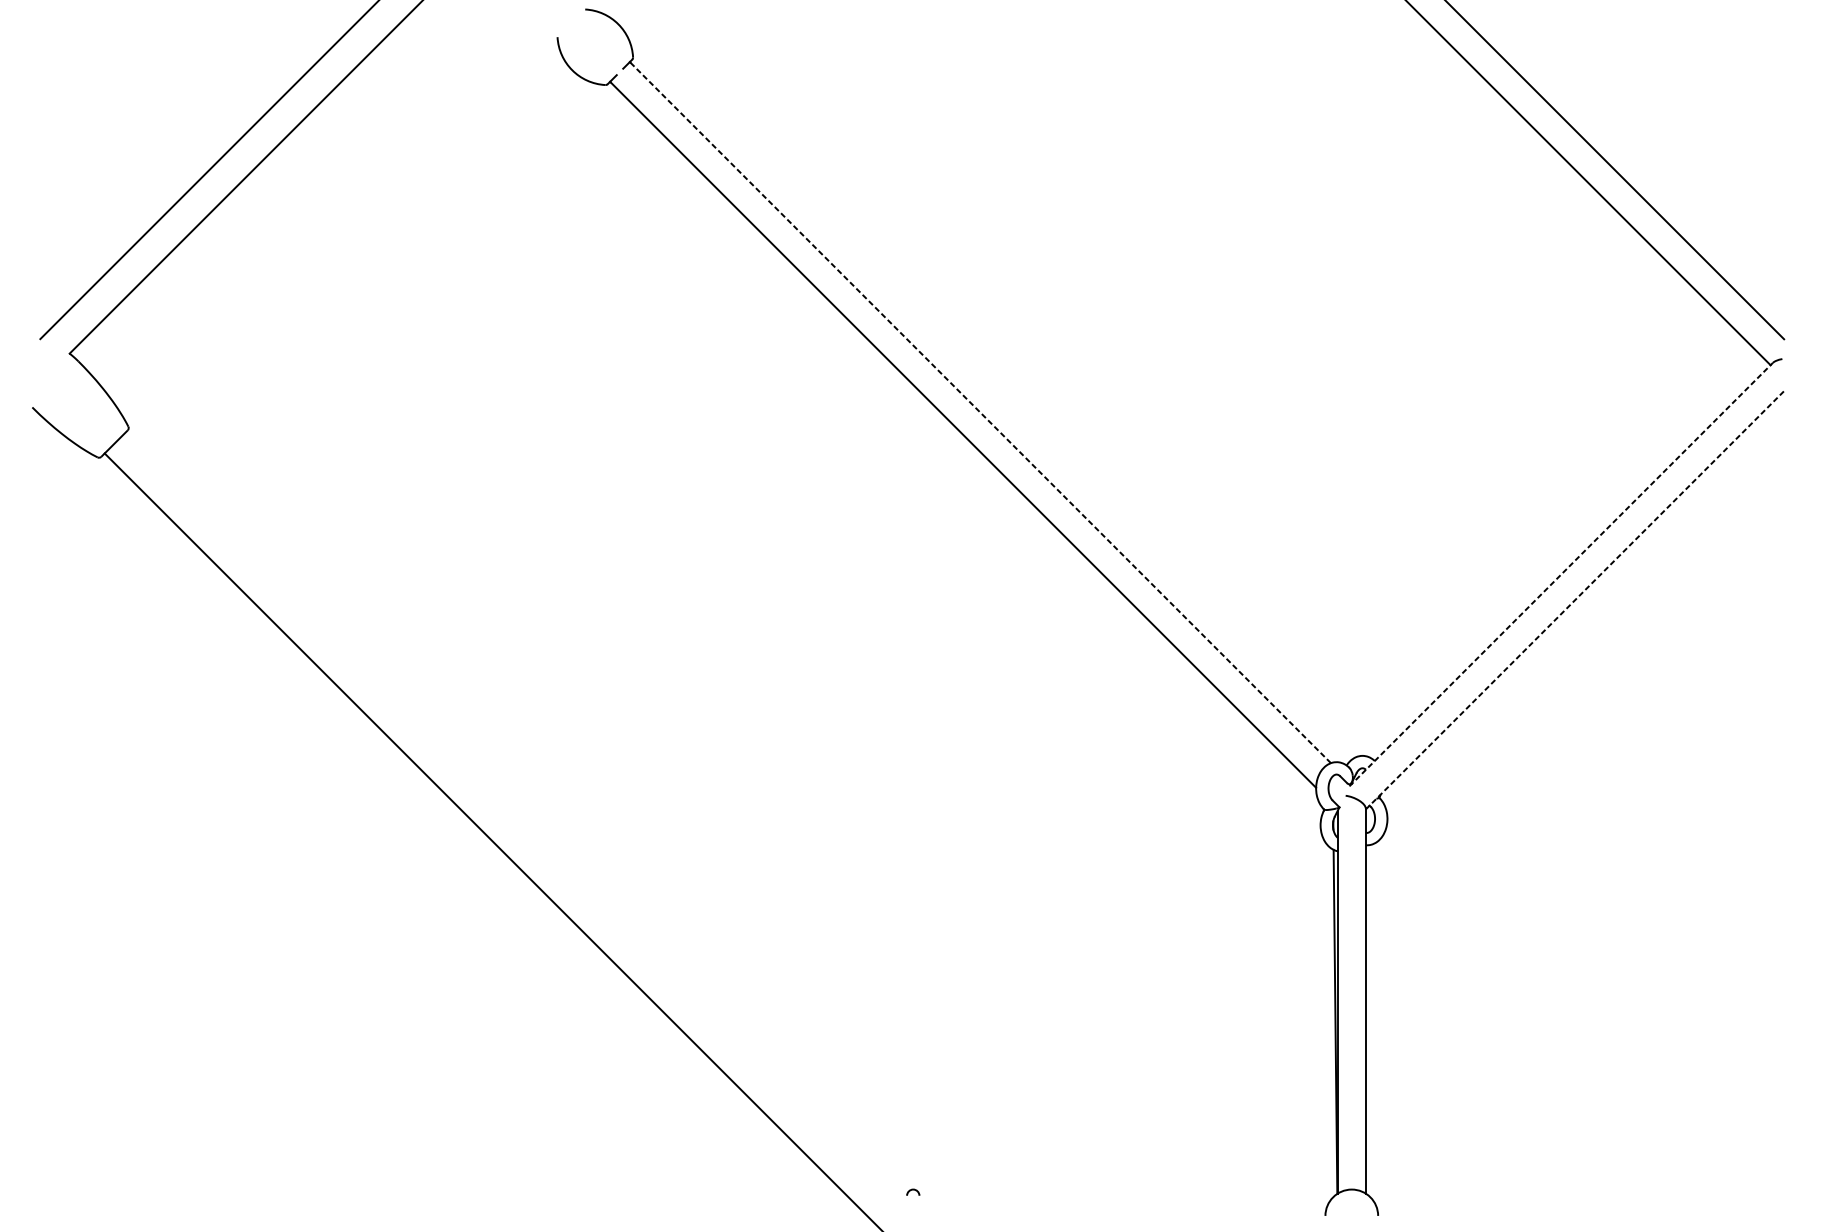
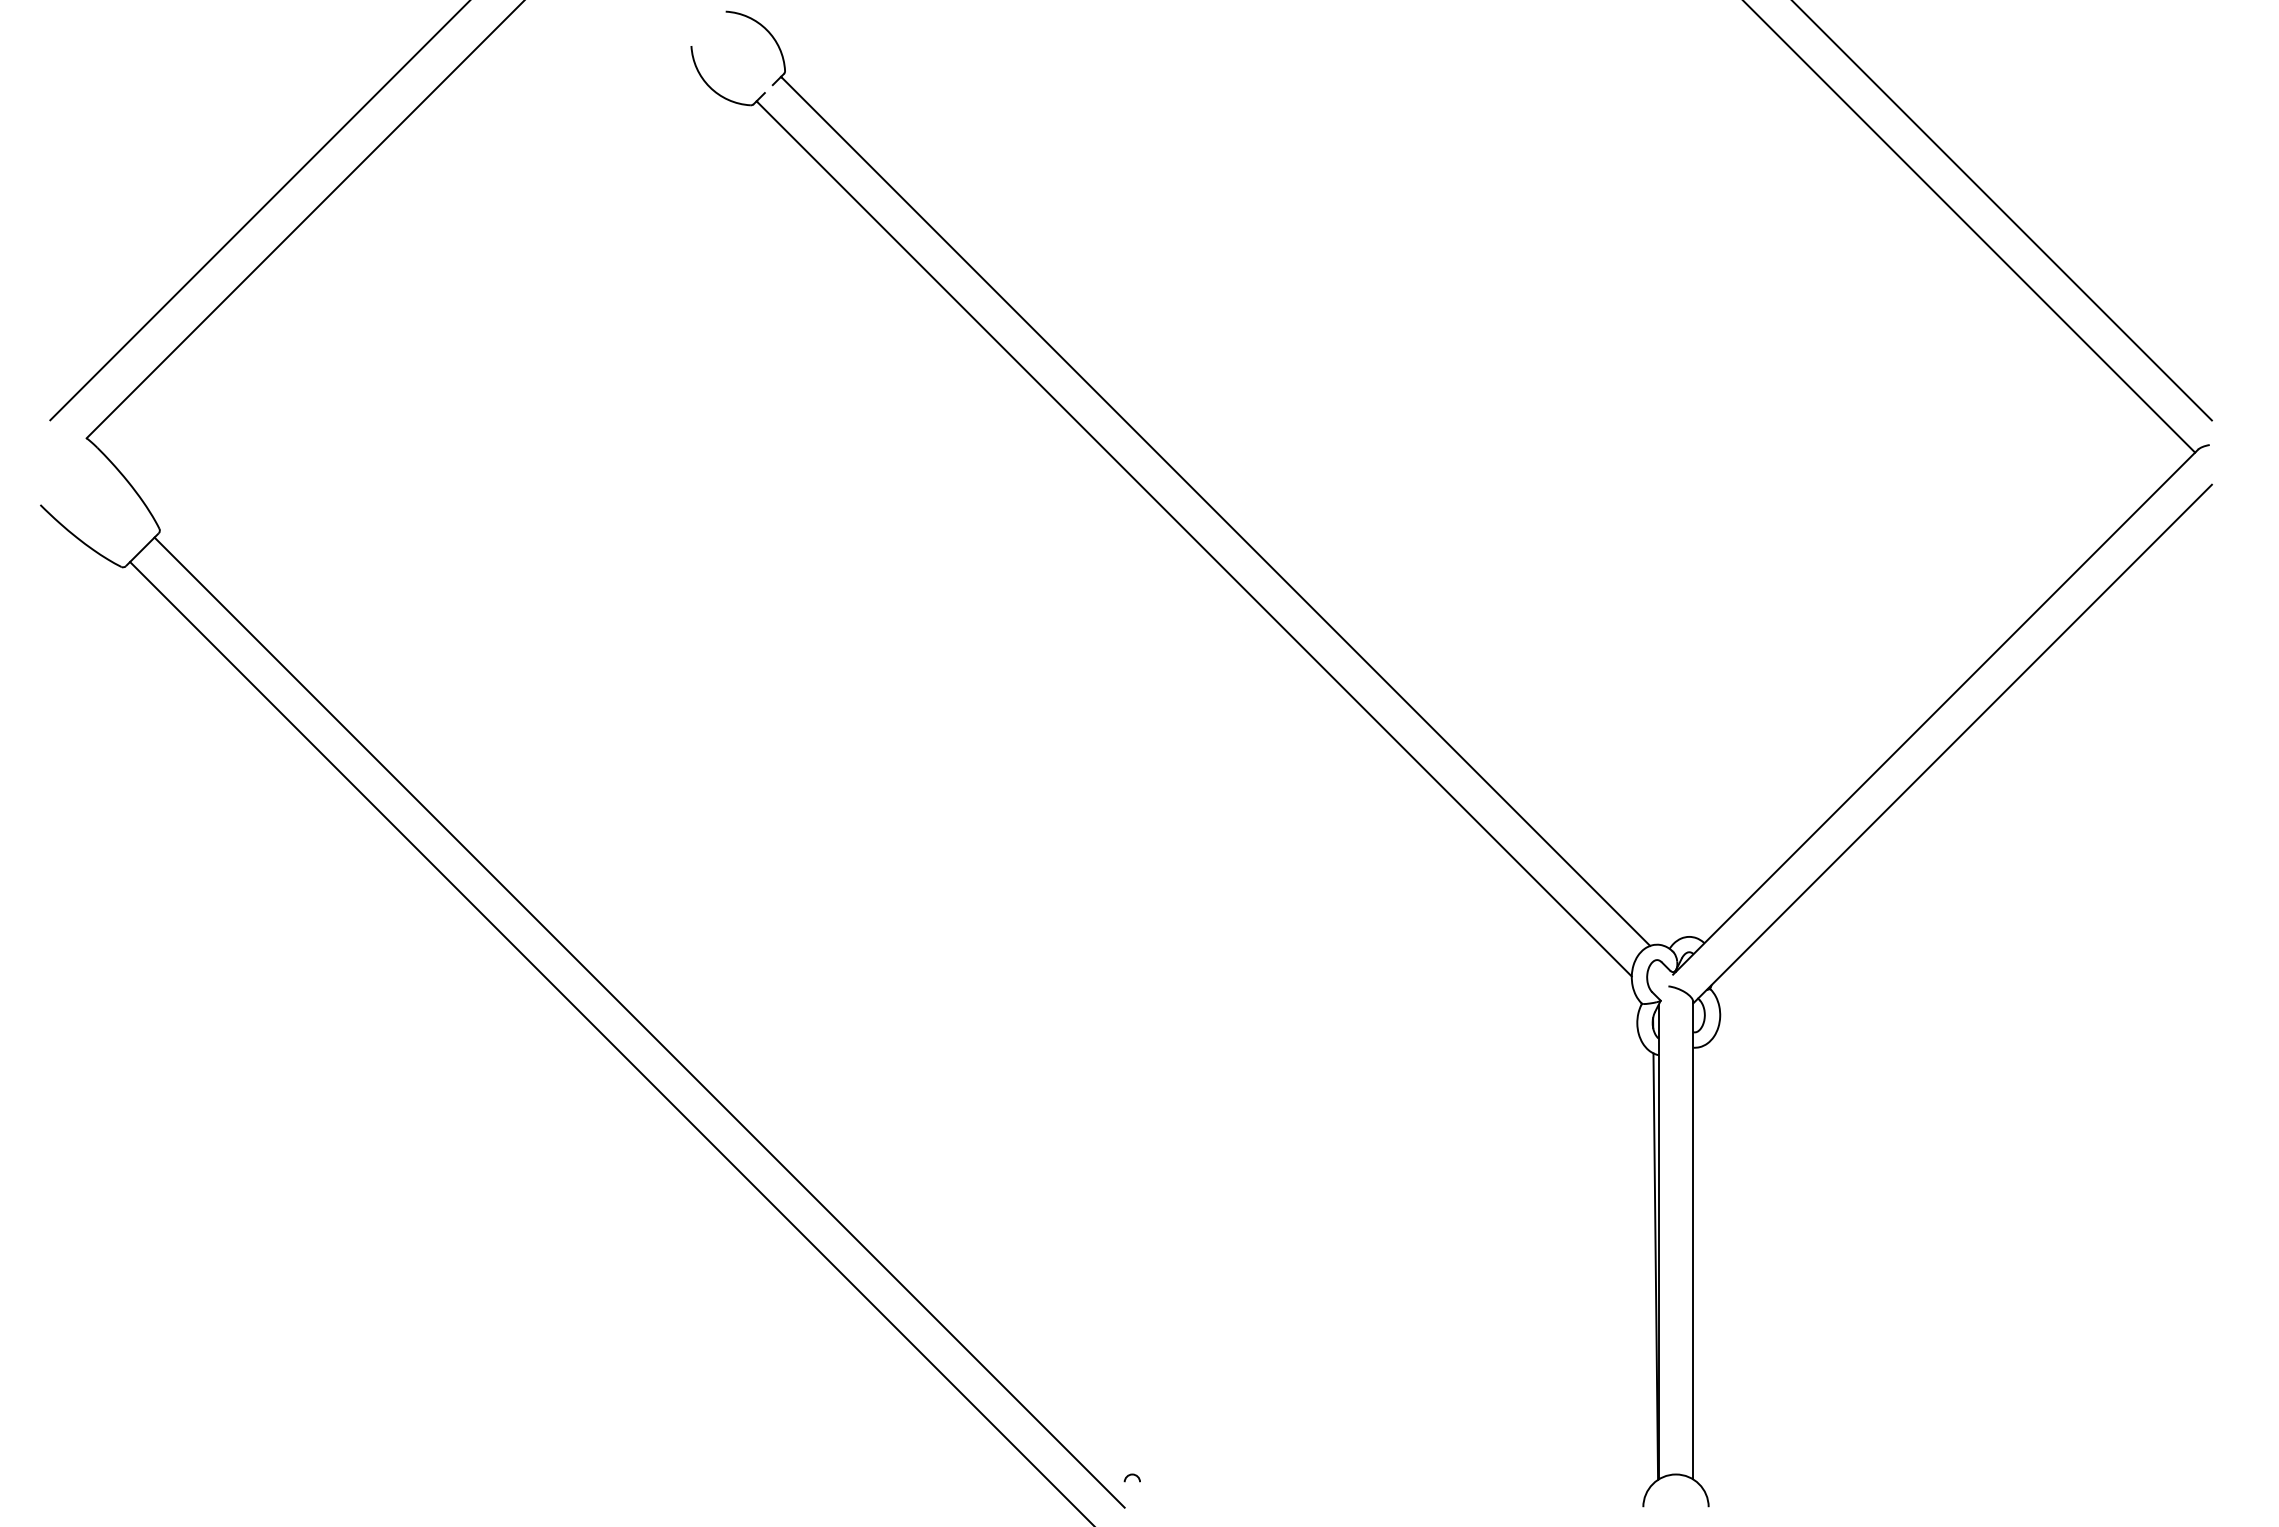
line: (980, 412) -> (1215, 511), dashed -> solid
line: (1561, 574) -> (1935, 711), dashed -> solid
line: (1574, 600) -> (1952, 744), dashed -> solid
line: (515, 824) -> (639, 1022), added

